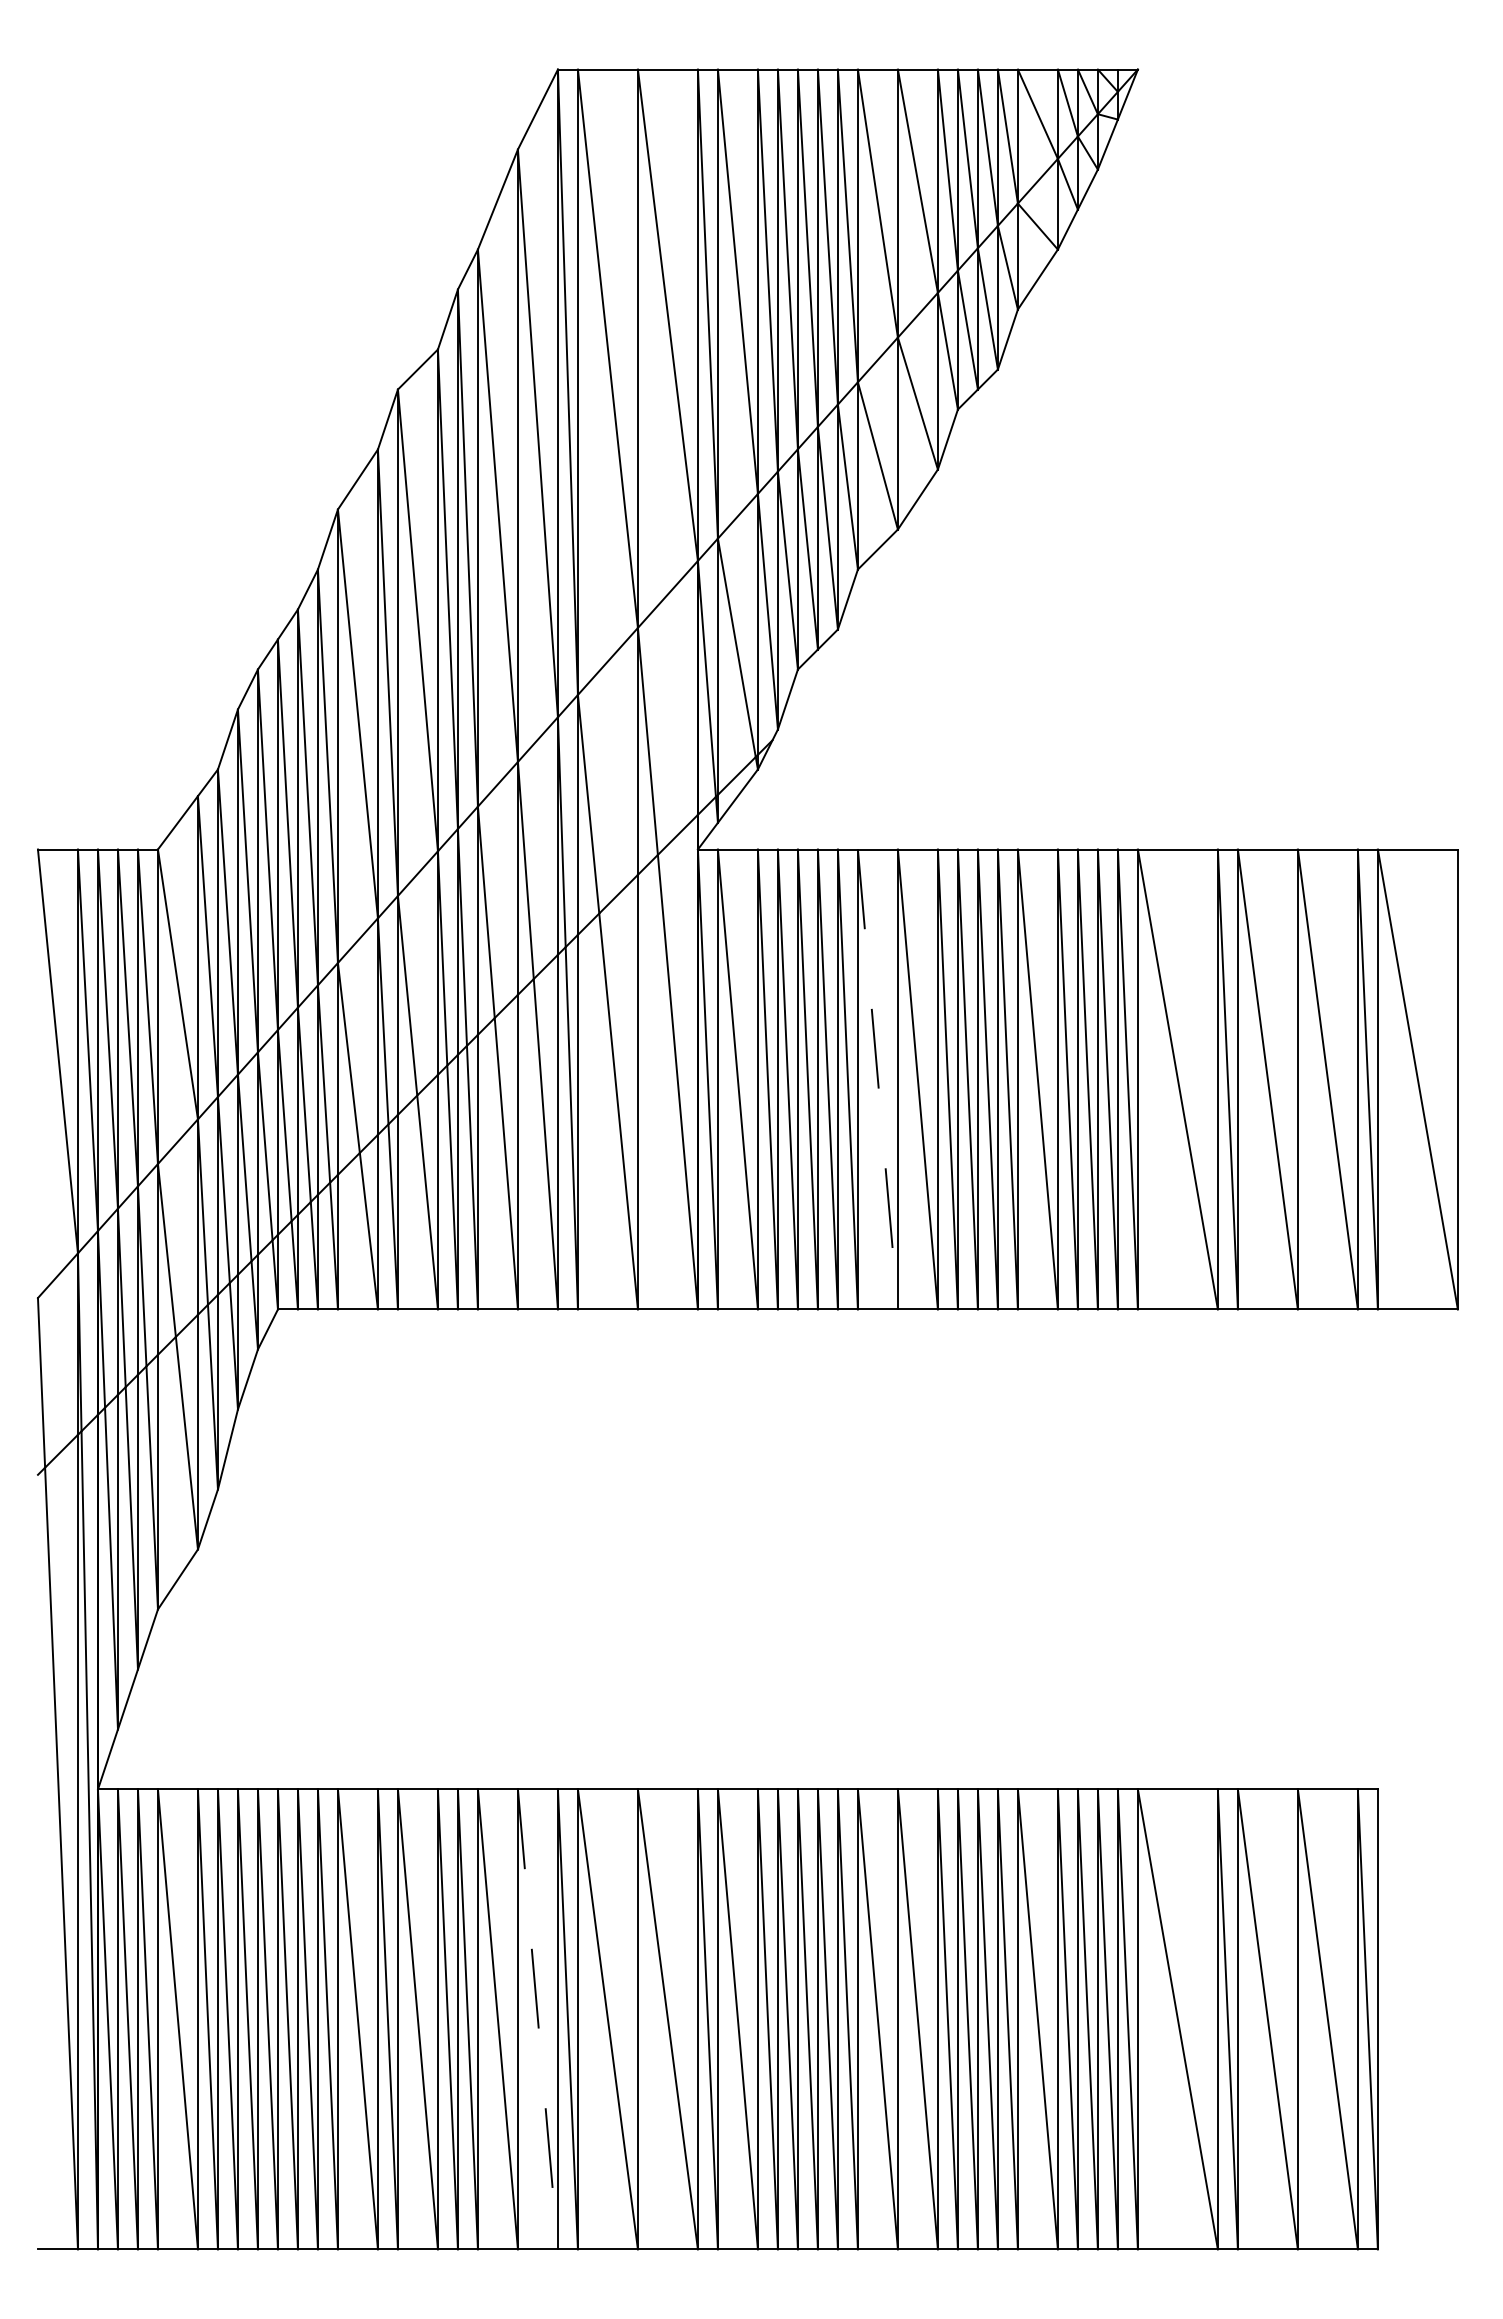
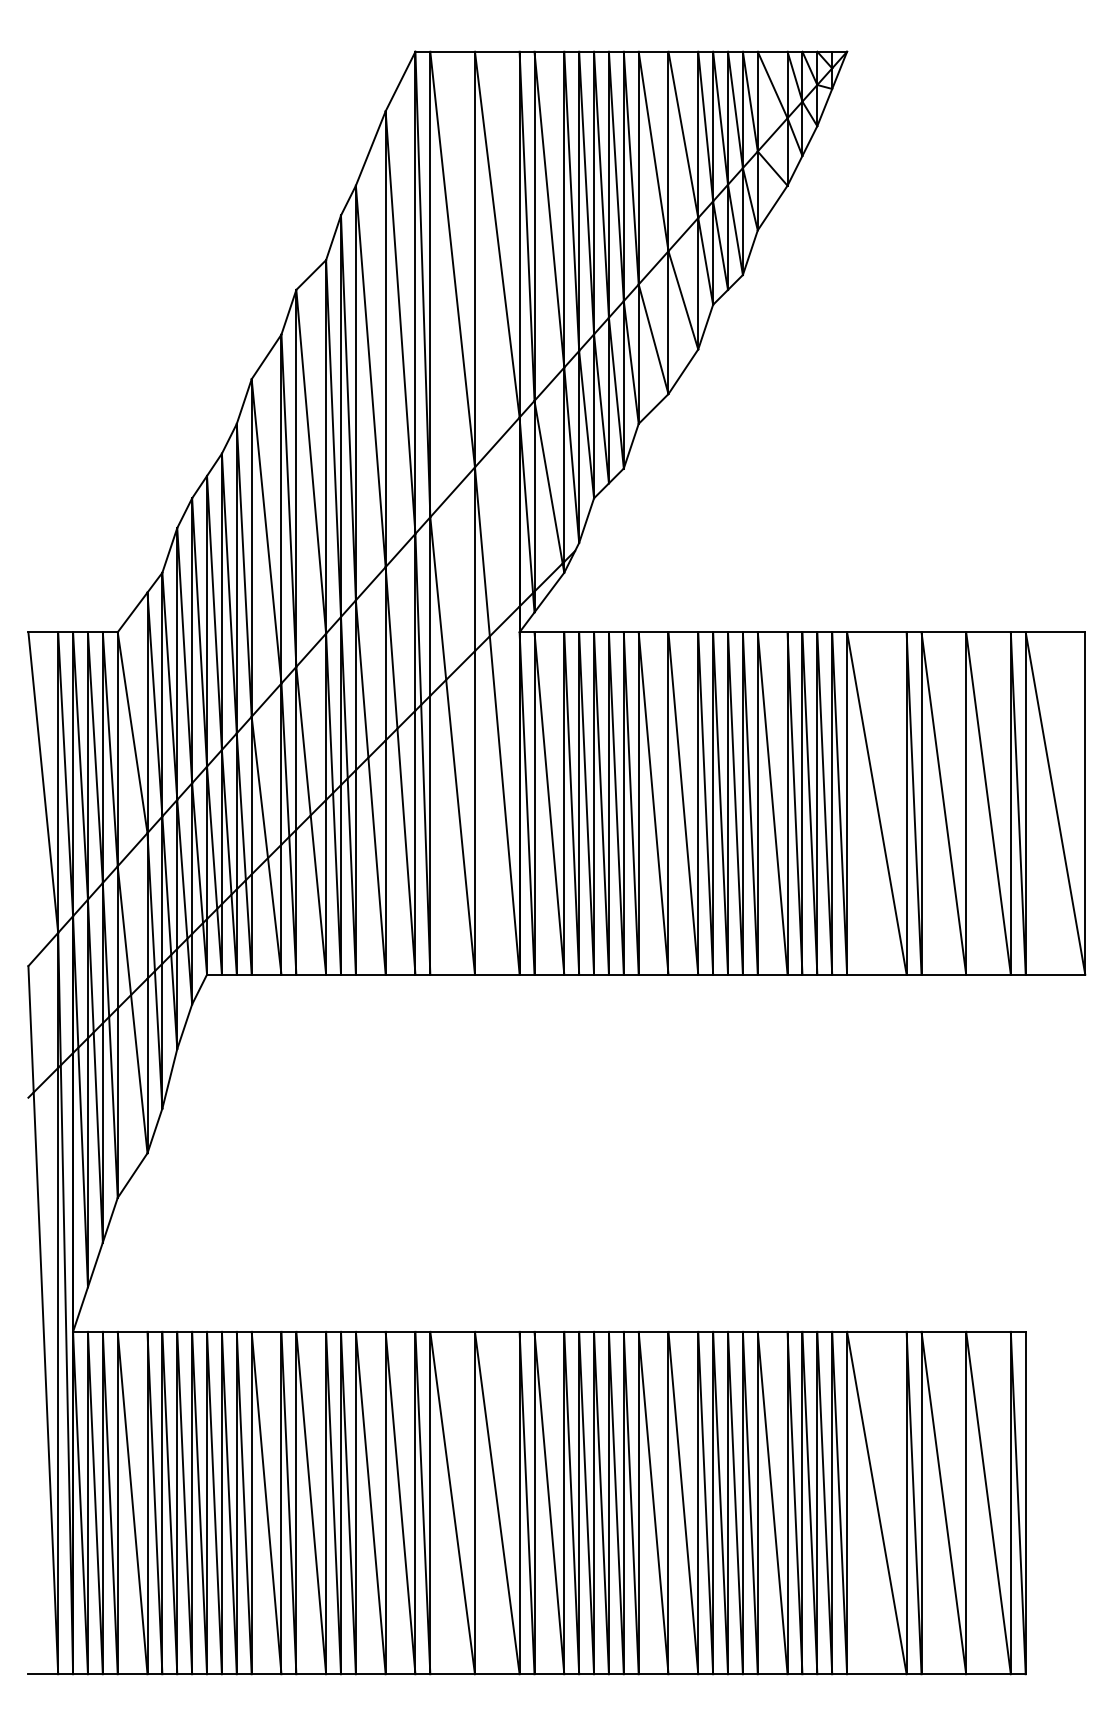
line: (877, 1079) -> (653, 803), dashed -> solid
line: (537, 2019) -> (400, 1503), dashed -> solid

